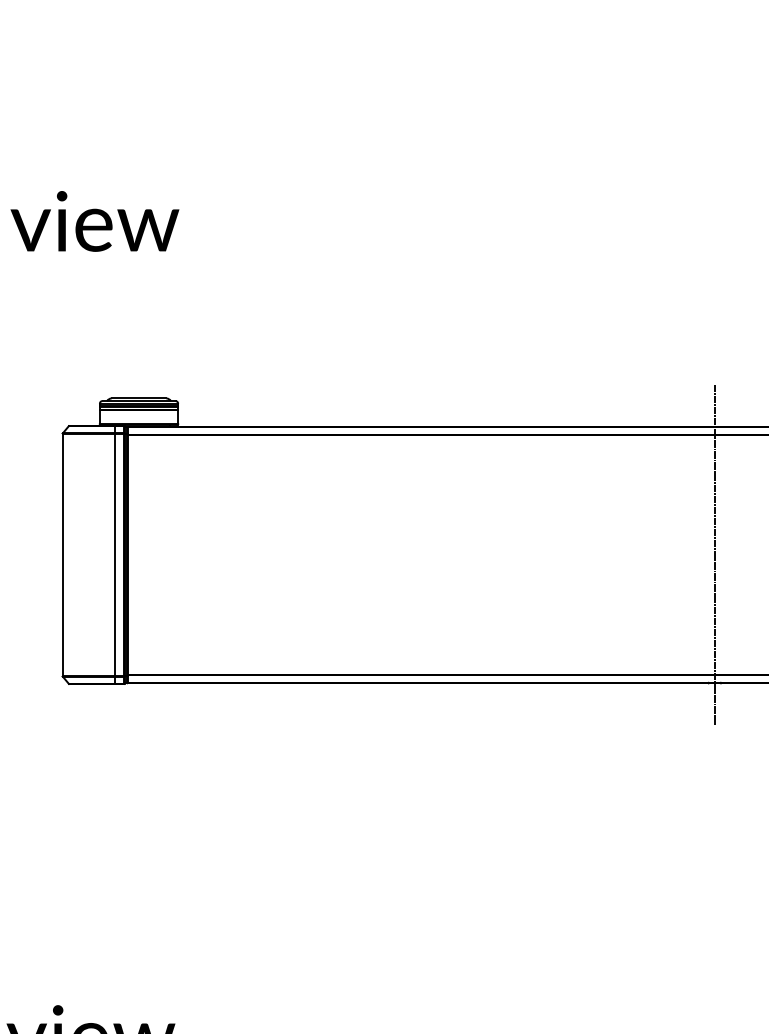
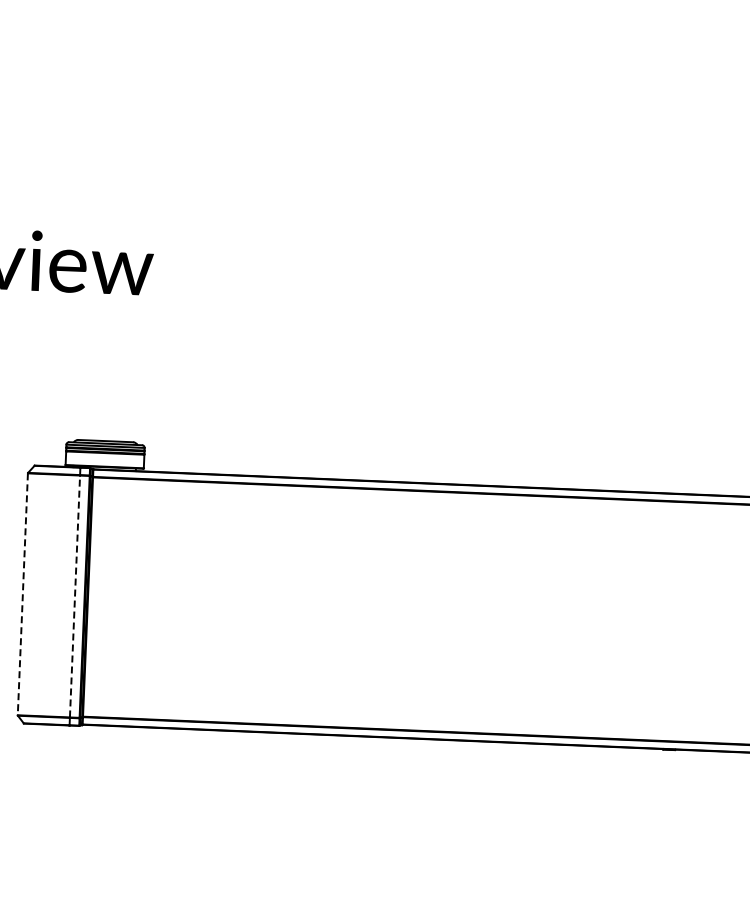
line: (114, 554) -> (74, 595), solid -> dashed
line: (714, 554) -> (674, 621), removed
line: (62, 555) -> (22, 594), solid -> dashed

